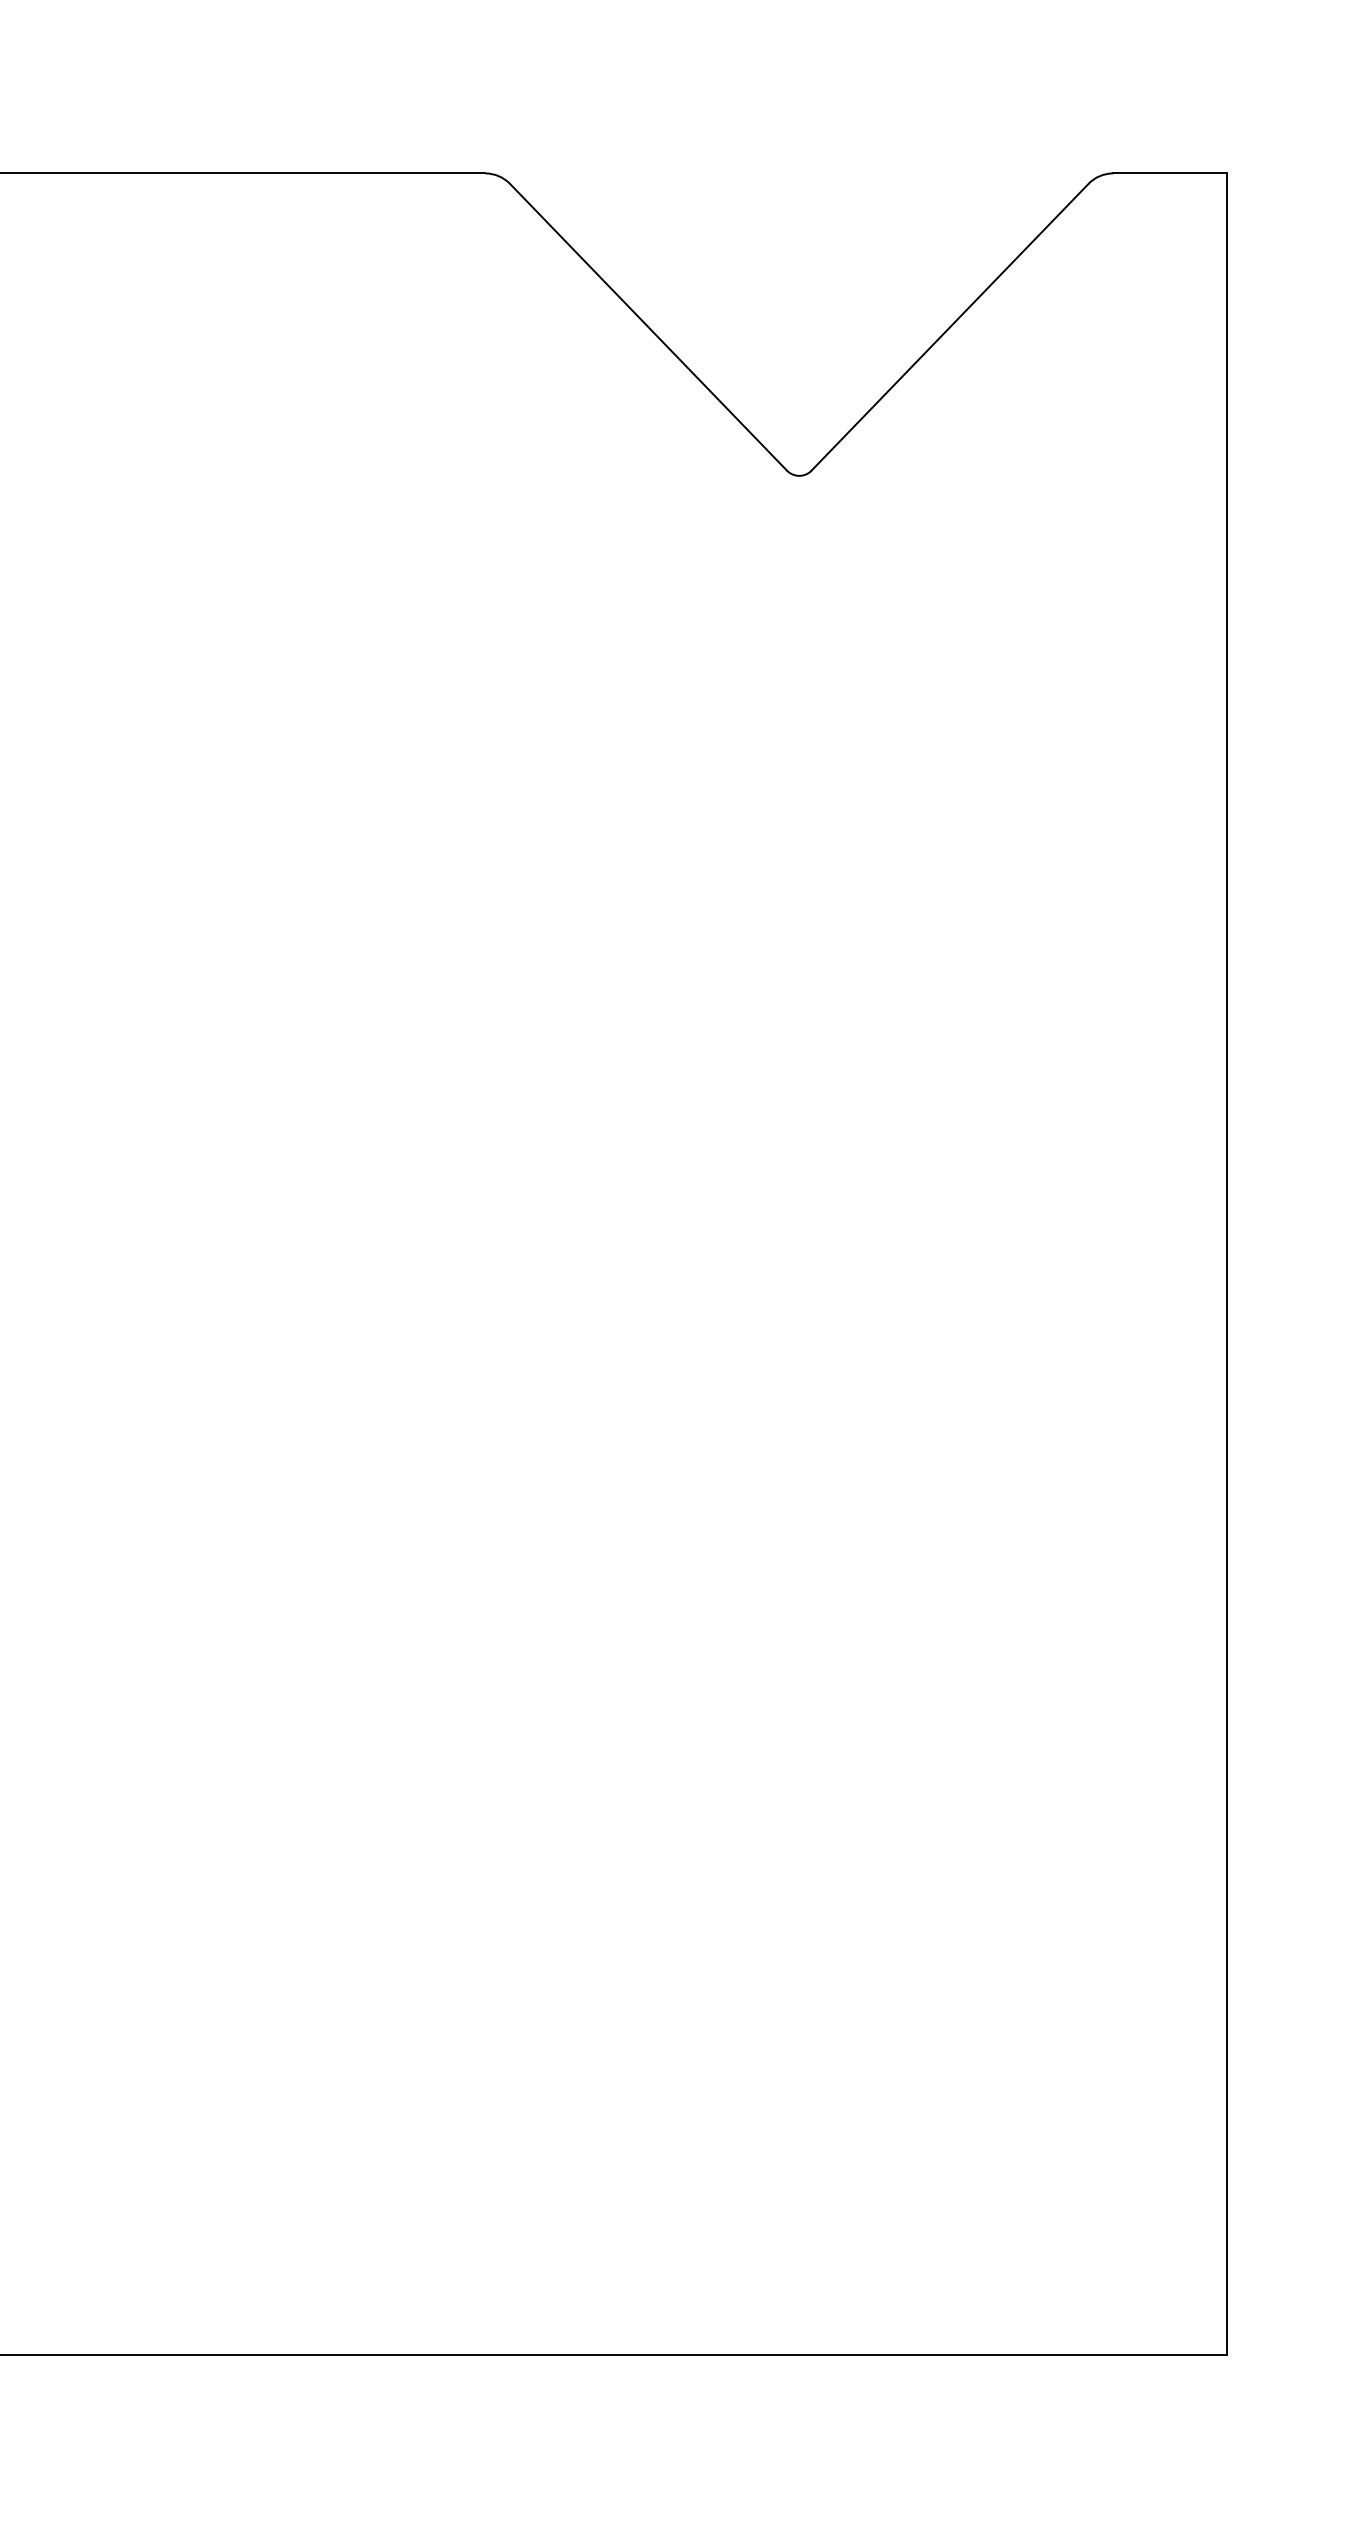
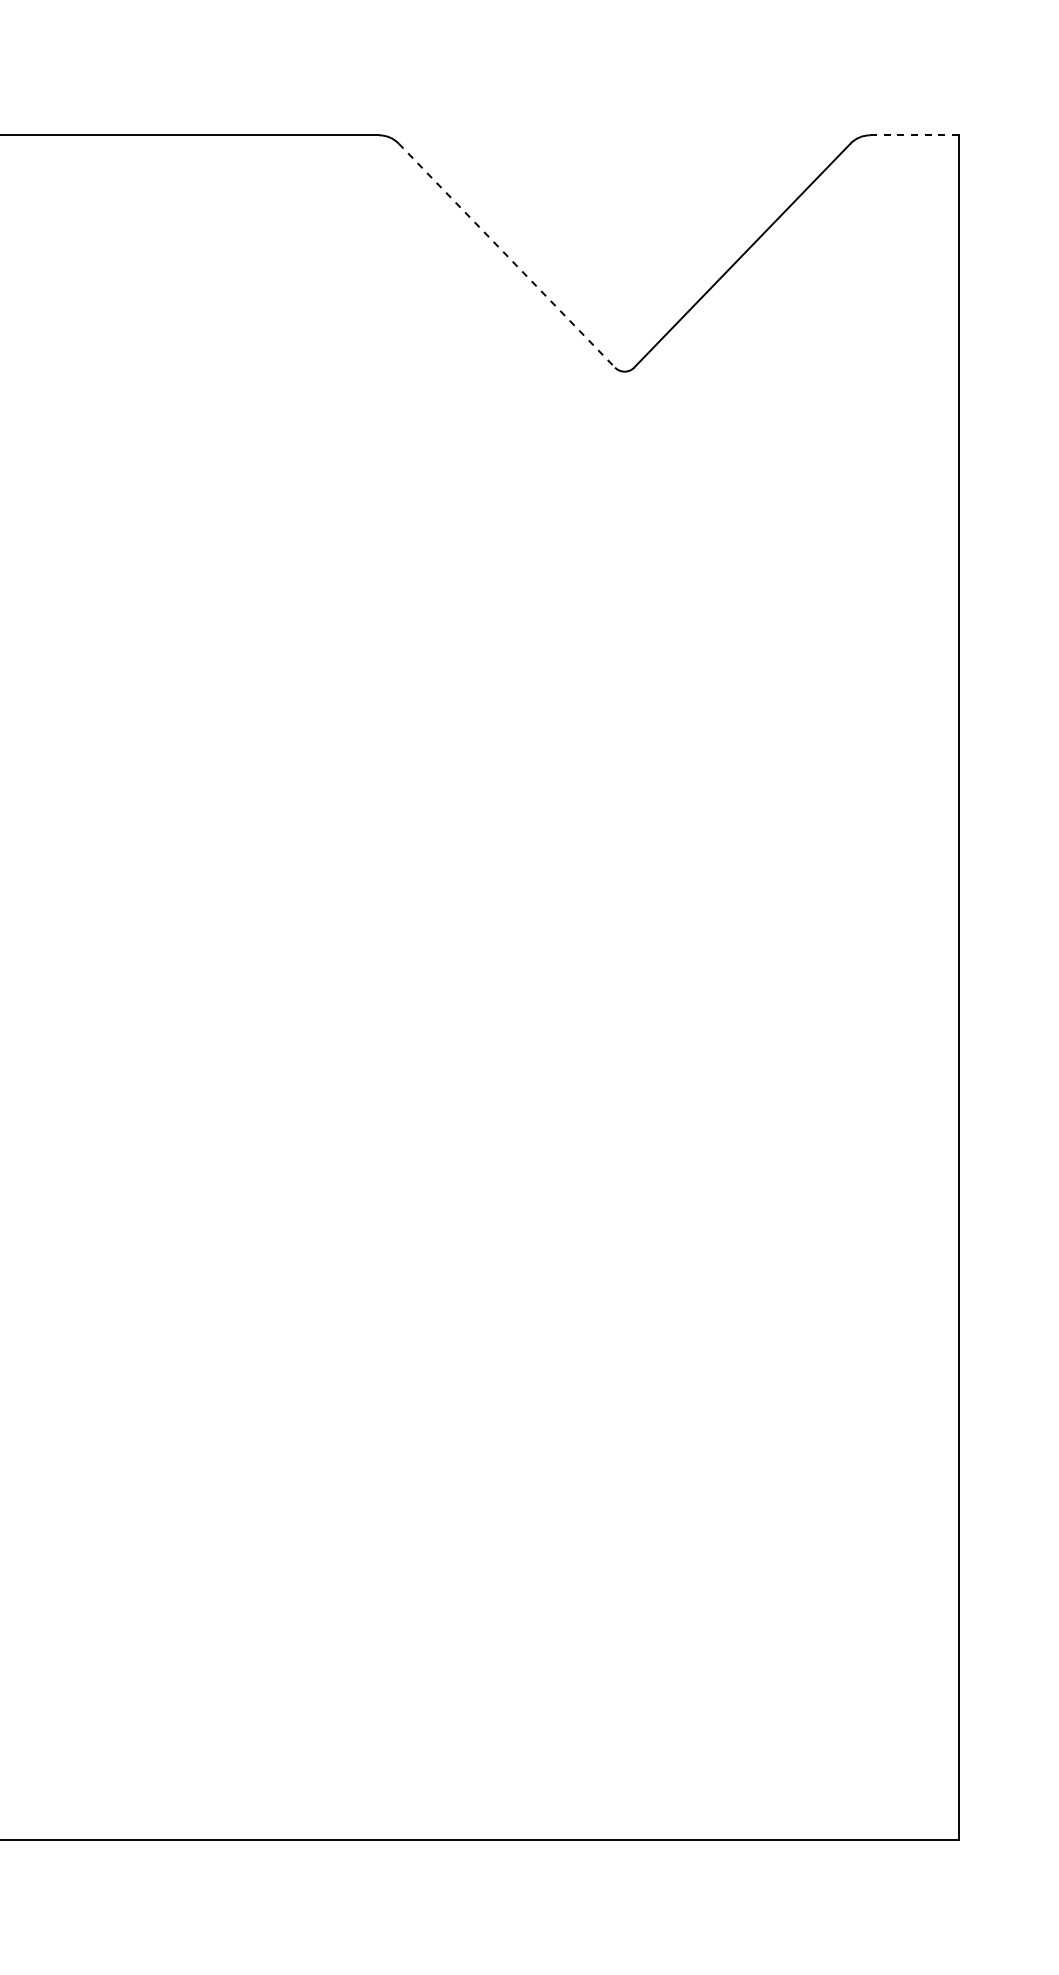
line: (1170, 173) -> (914, 135), solid -> dashed
line: (648, 327) -> (506, 255), solid -> dashed

